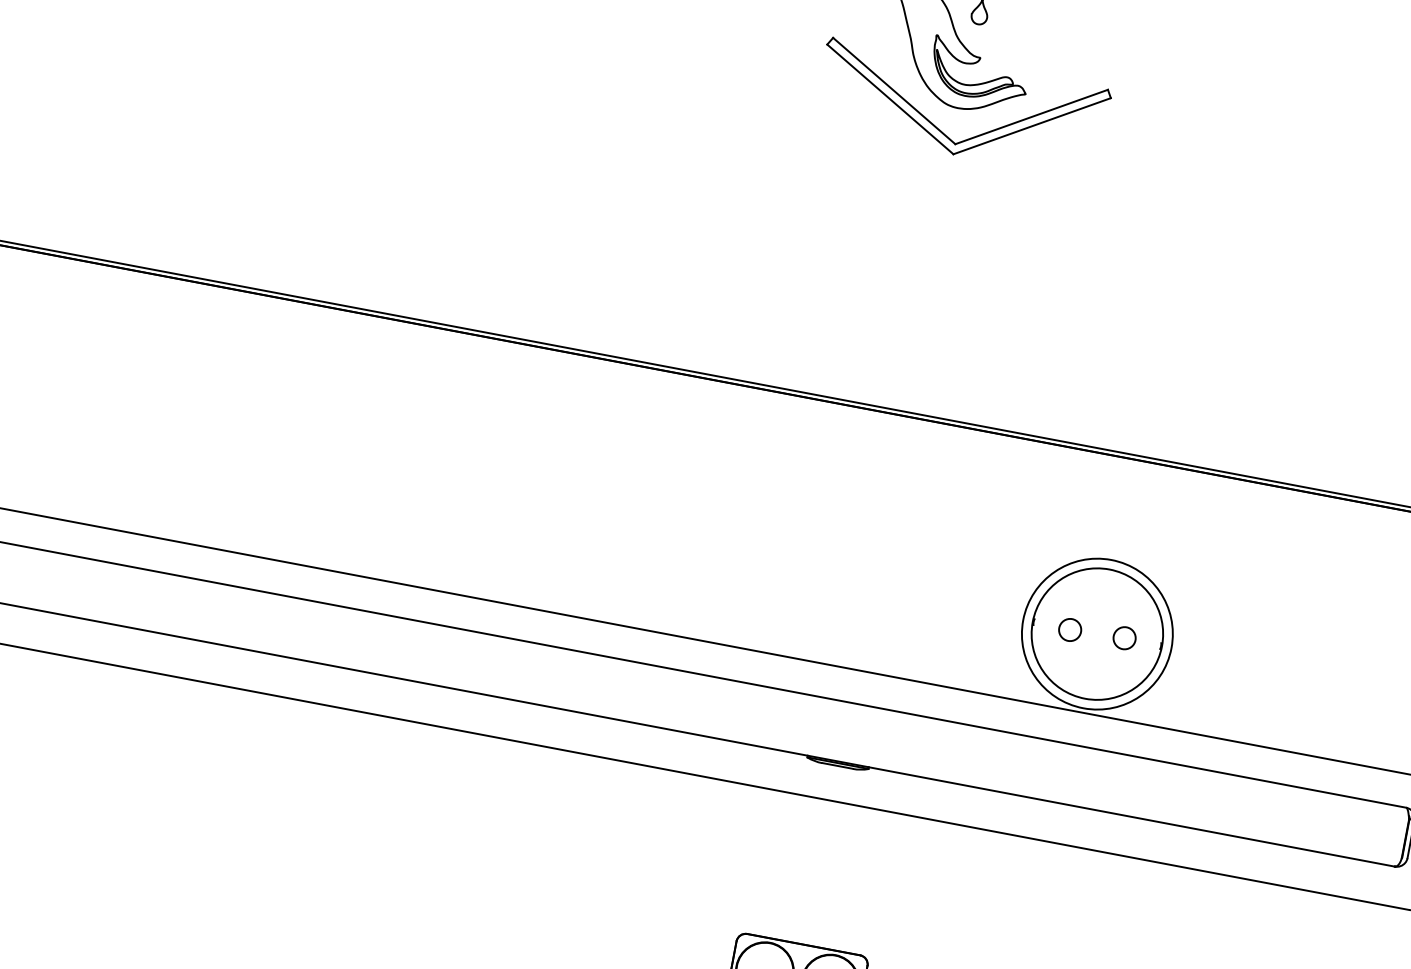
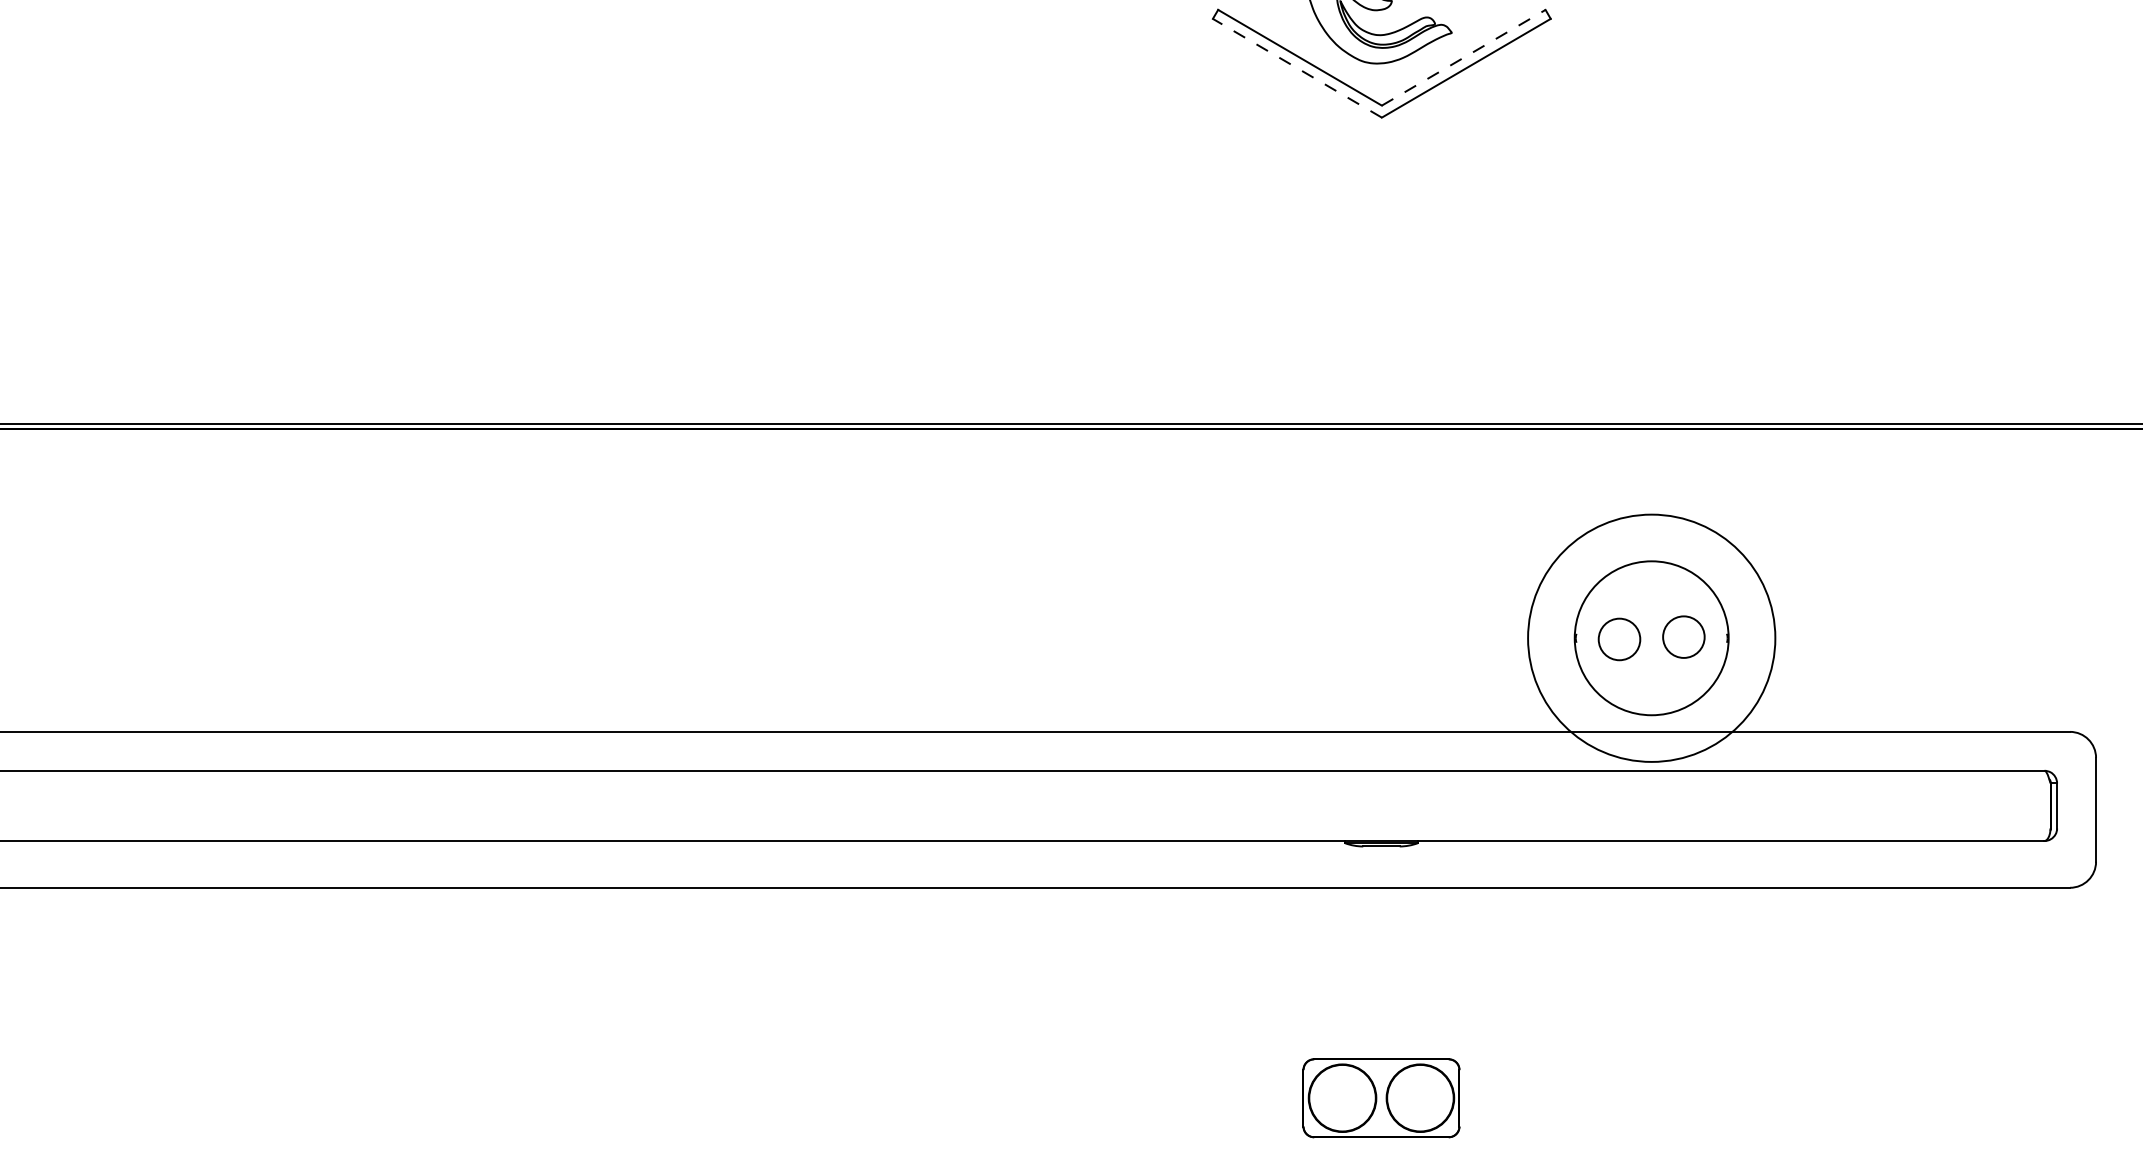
line: (890, 99) -> (1297, 68), solid -> dashed
line: (1031, 116) -> (1463, 57), solid -> dashed
circle: (1070, 630) -> (1619, 639), size x1.6
circle: (1097, 633) -> (1651, 637), size x1.4
circle: (1124, 637) -> (1683, 636), size x1.6

